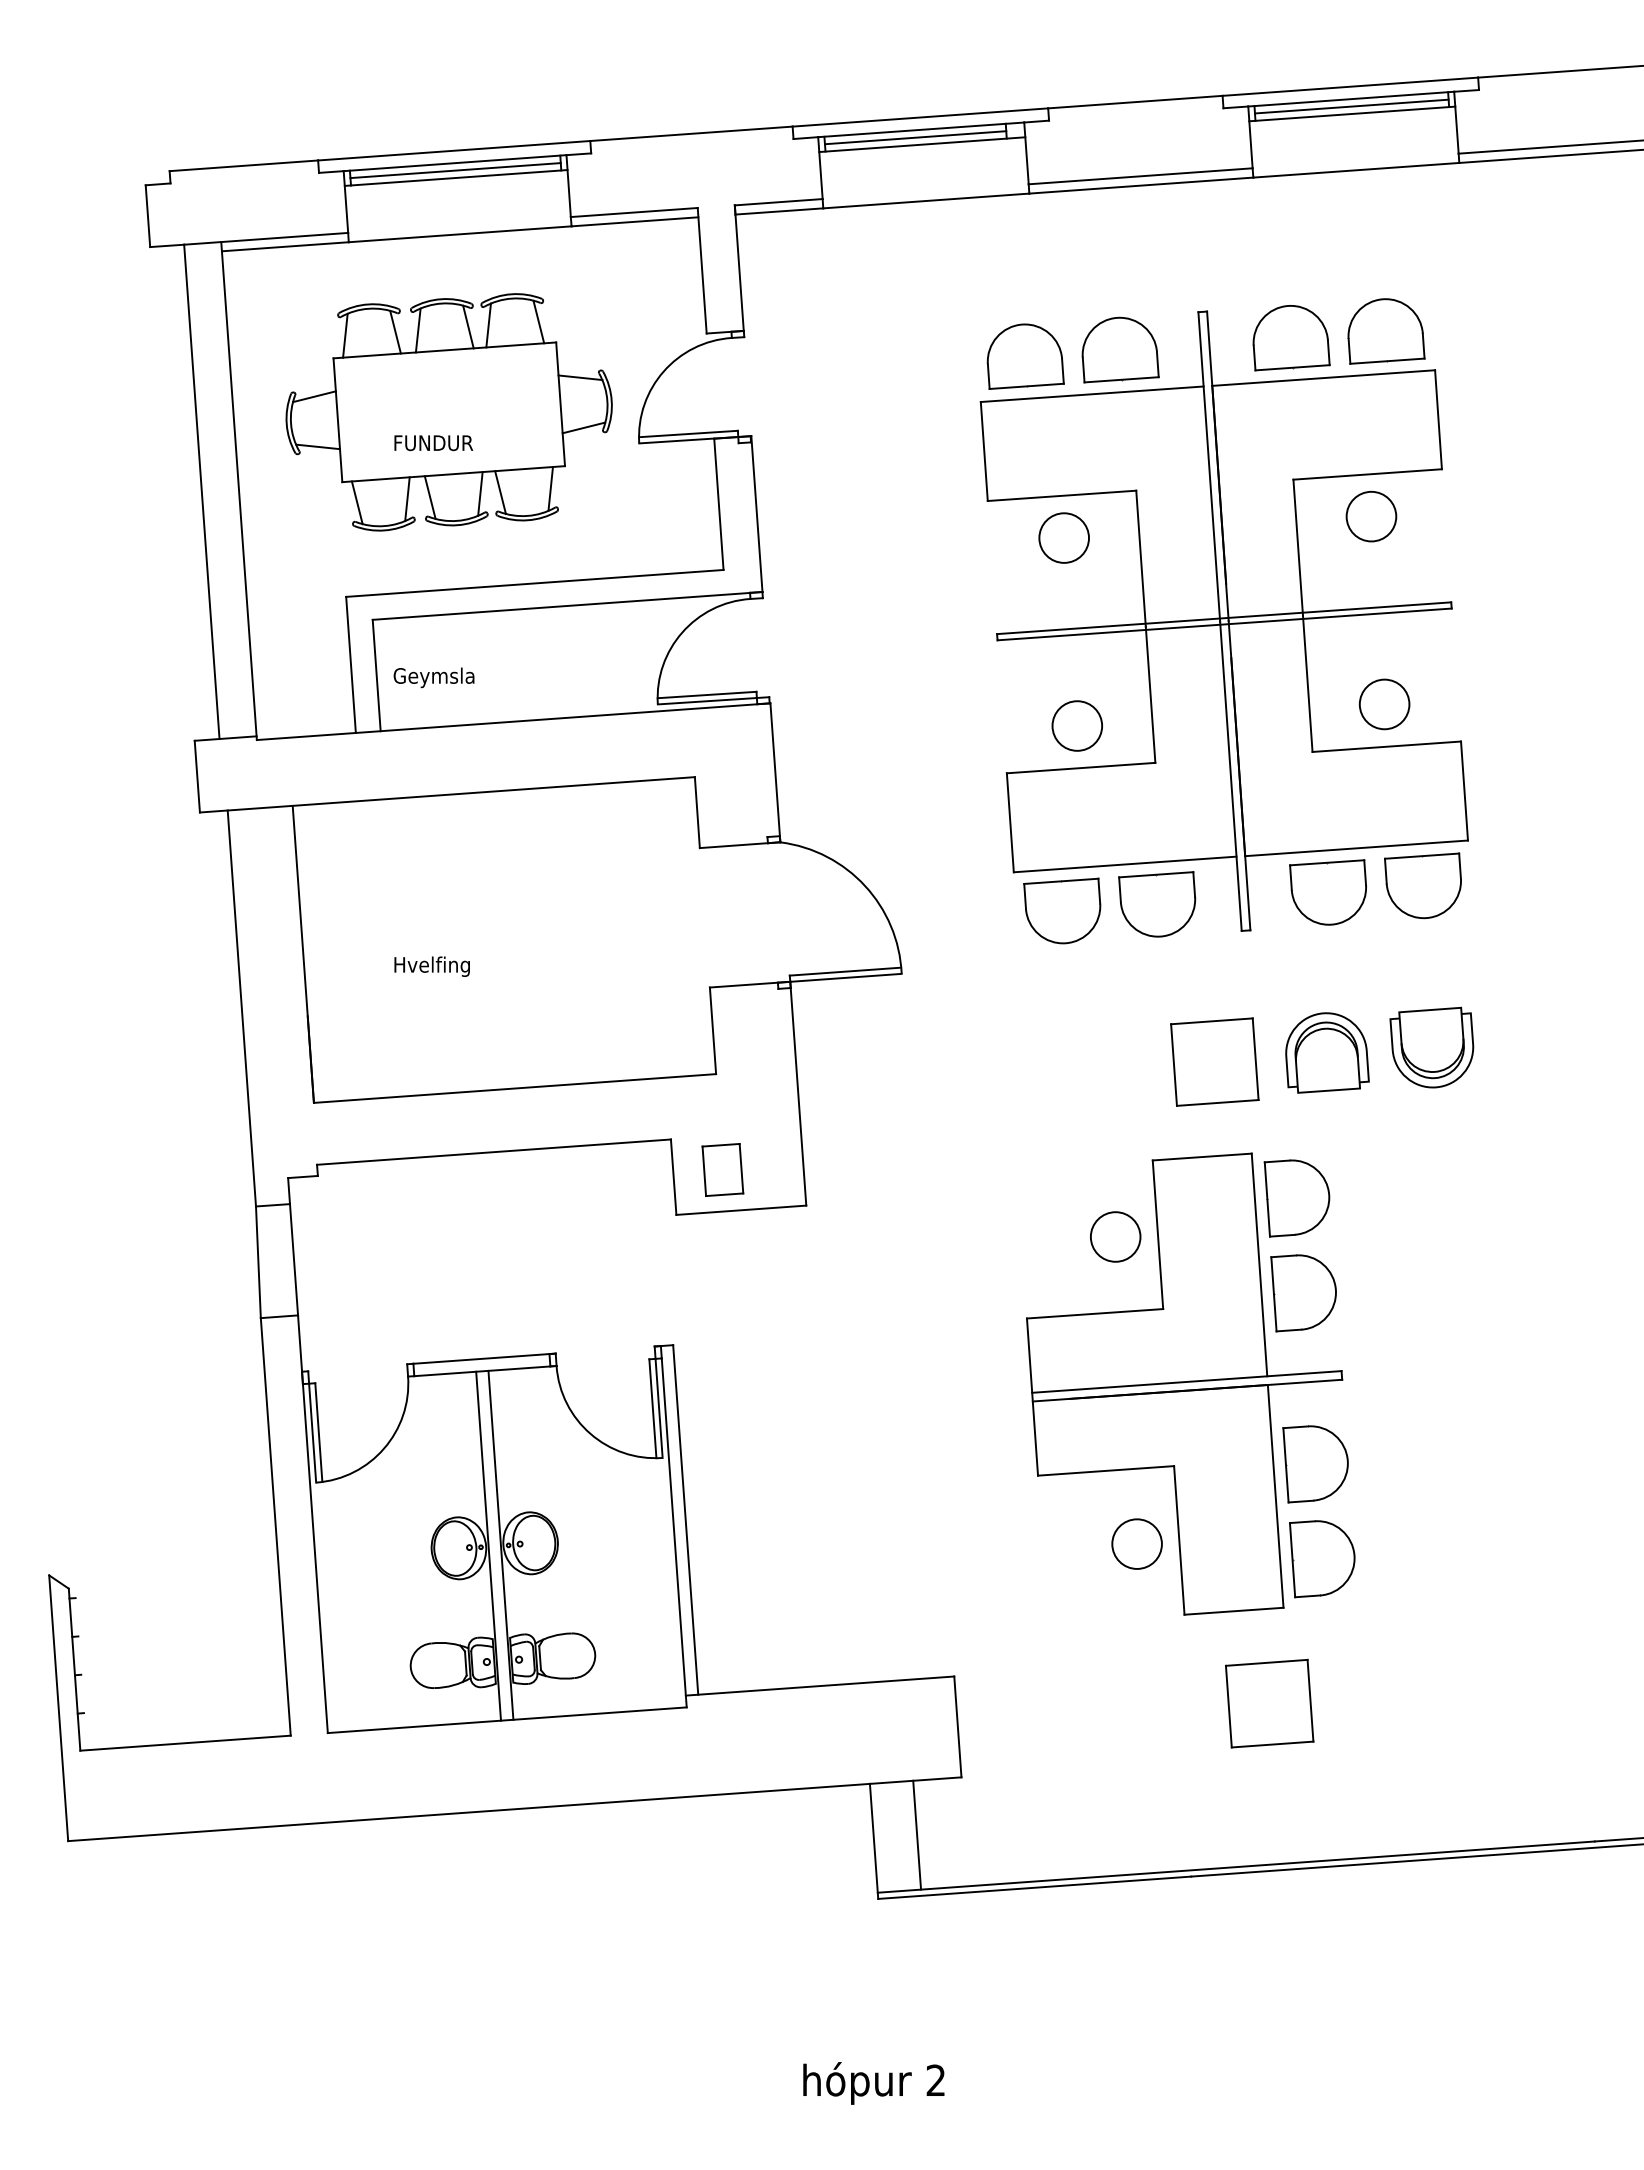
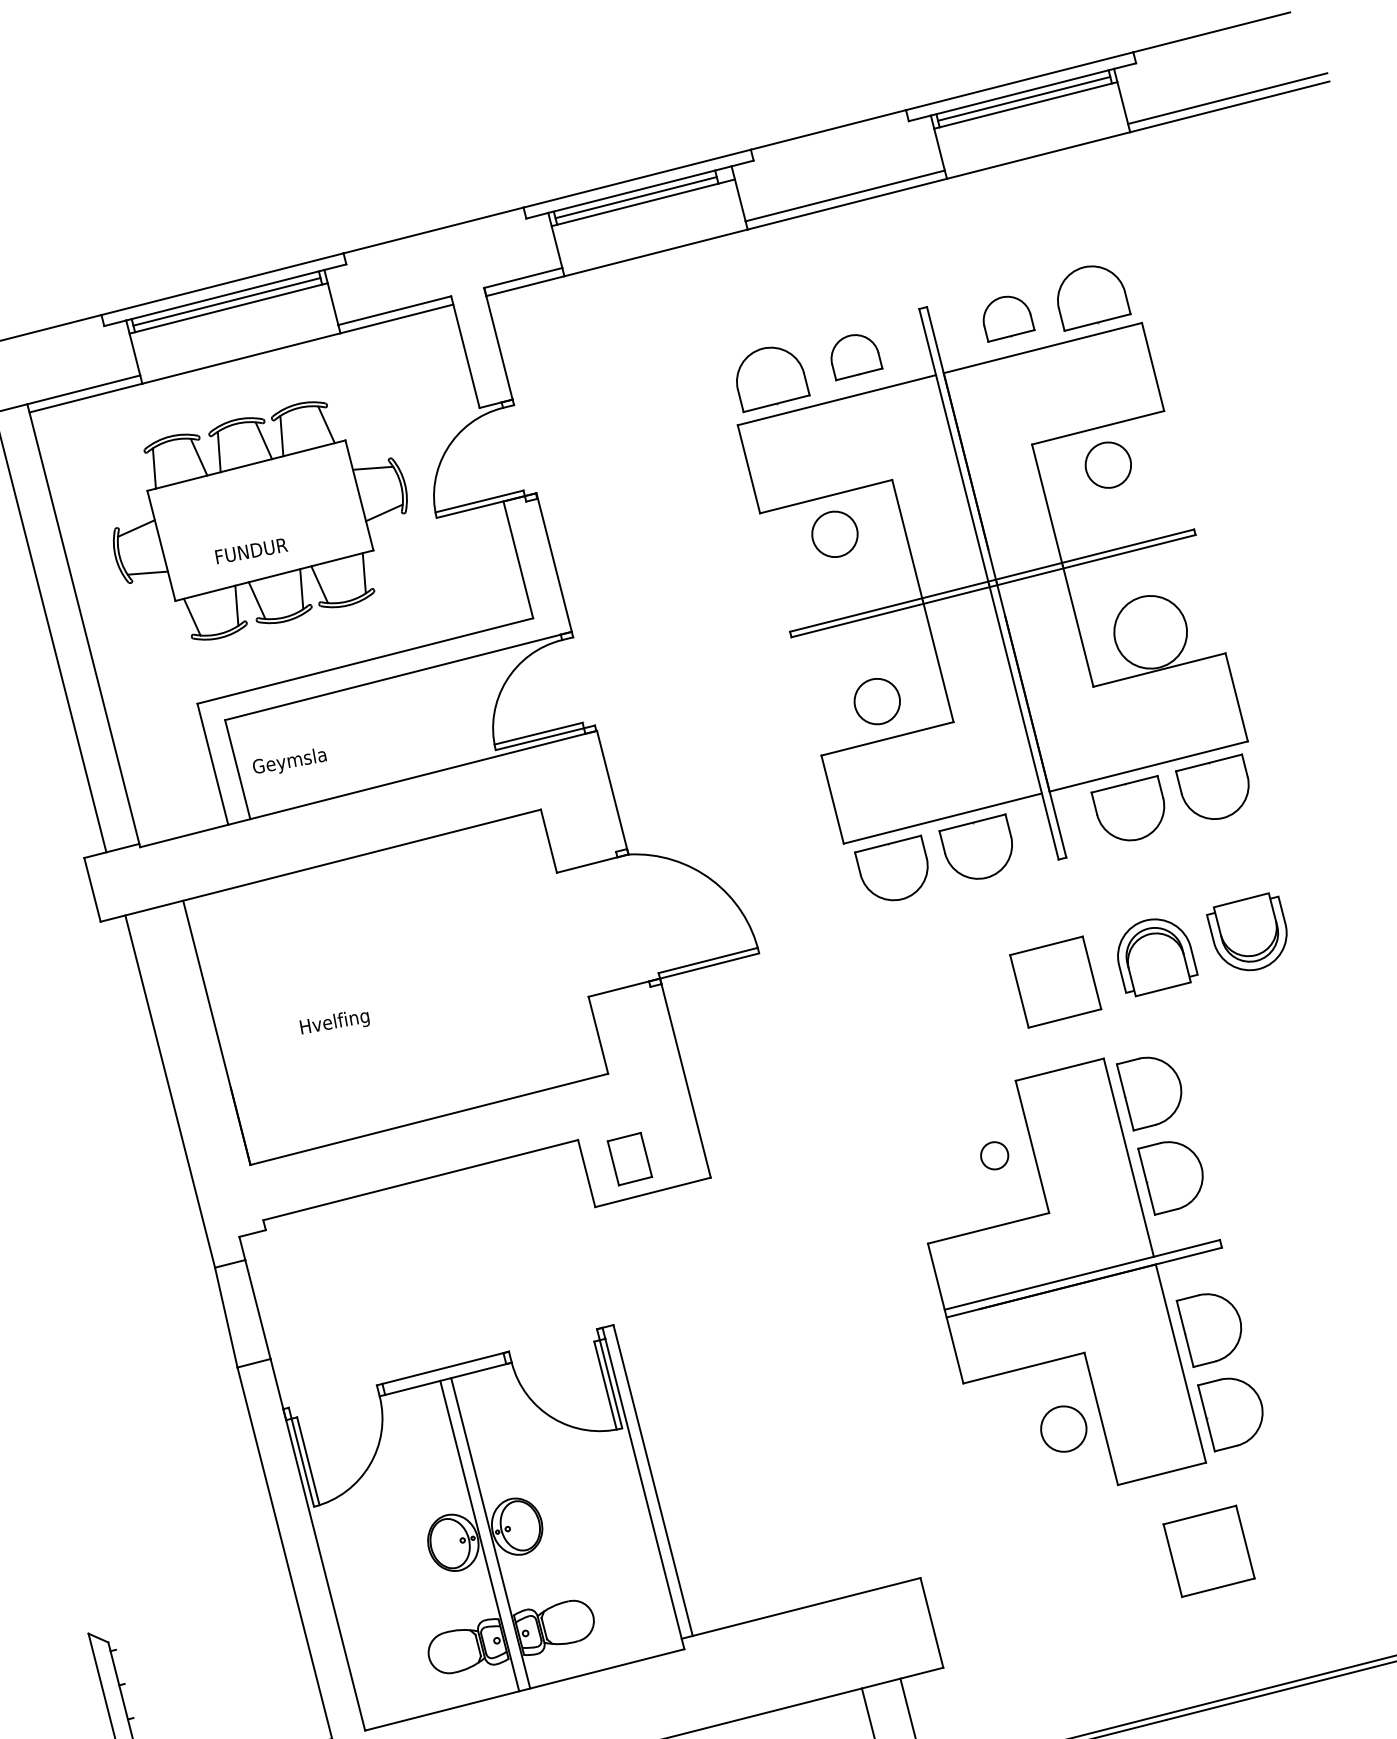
part: (1291, 338) -> (1007, 317), size x0.7
part: (1120, 349) -> (855, 355), size x0.7
circle: (1384, 704) -> (1150, 632), size x1.6
circle: (1115, 1236) -> (994, 1155), size x0.6

